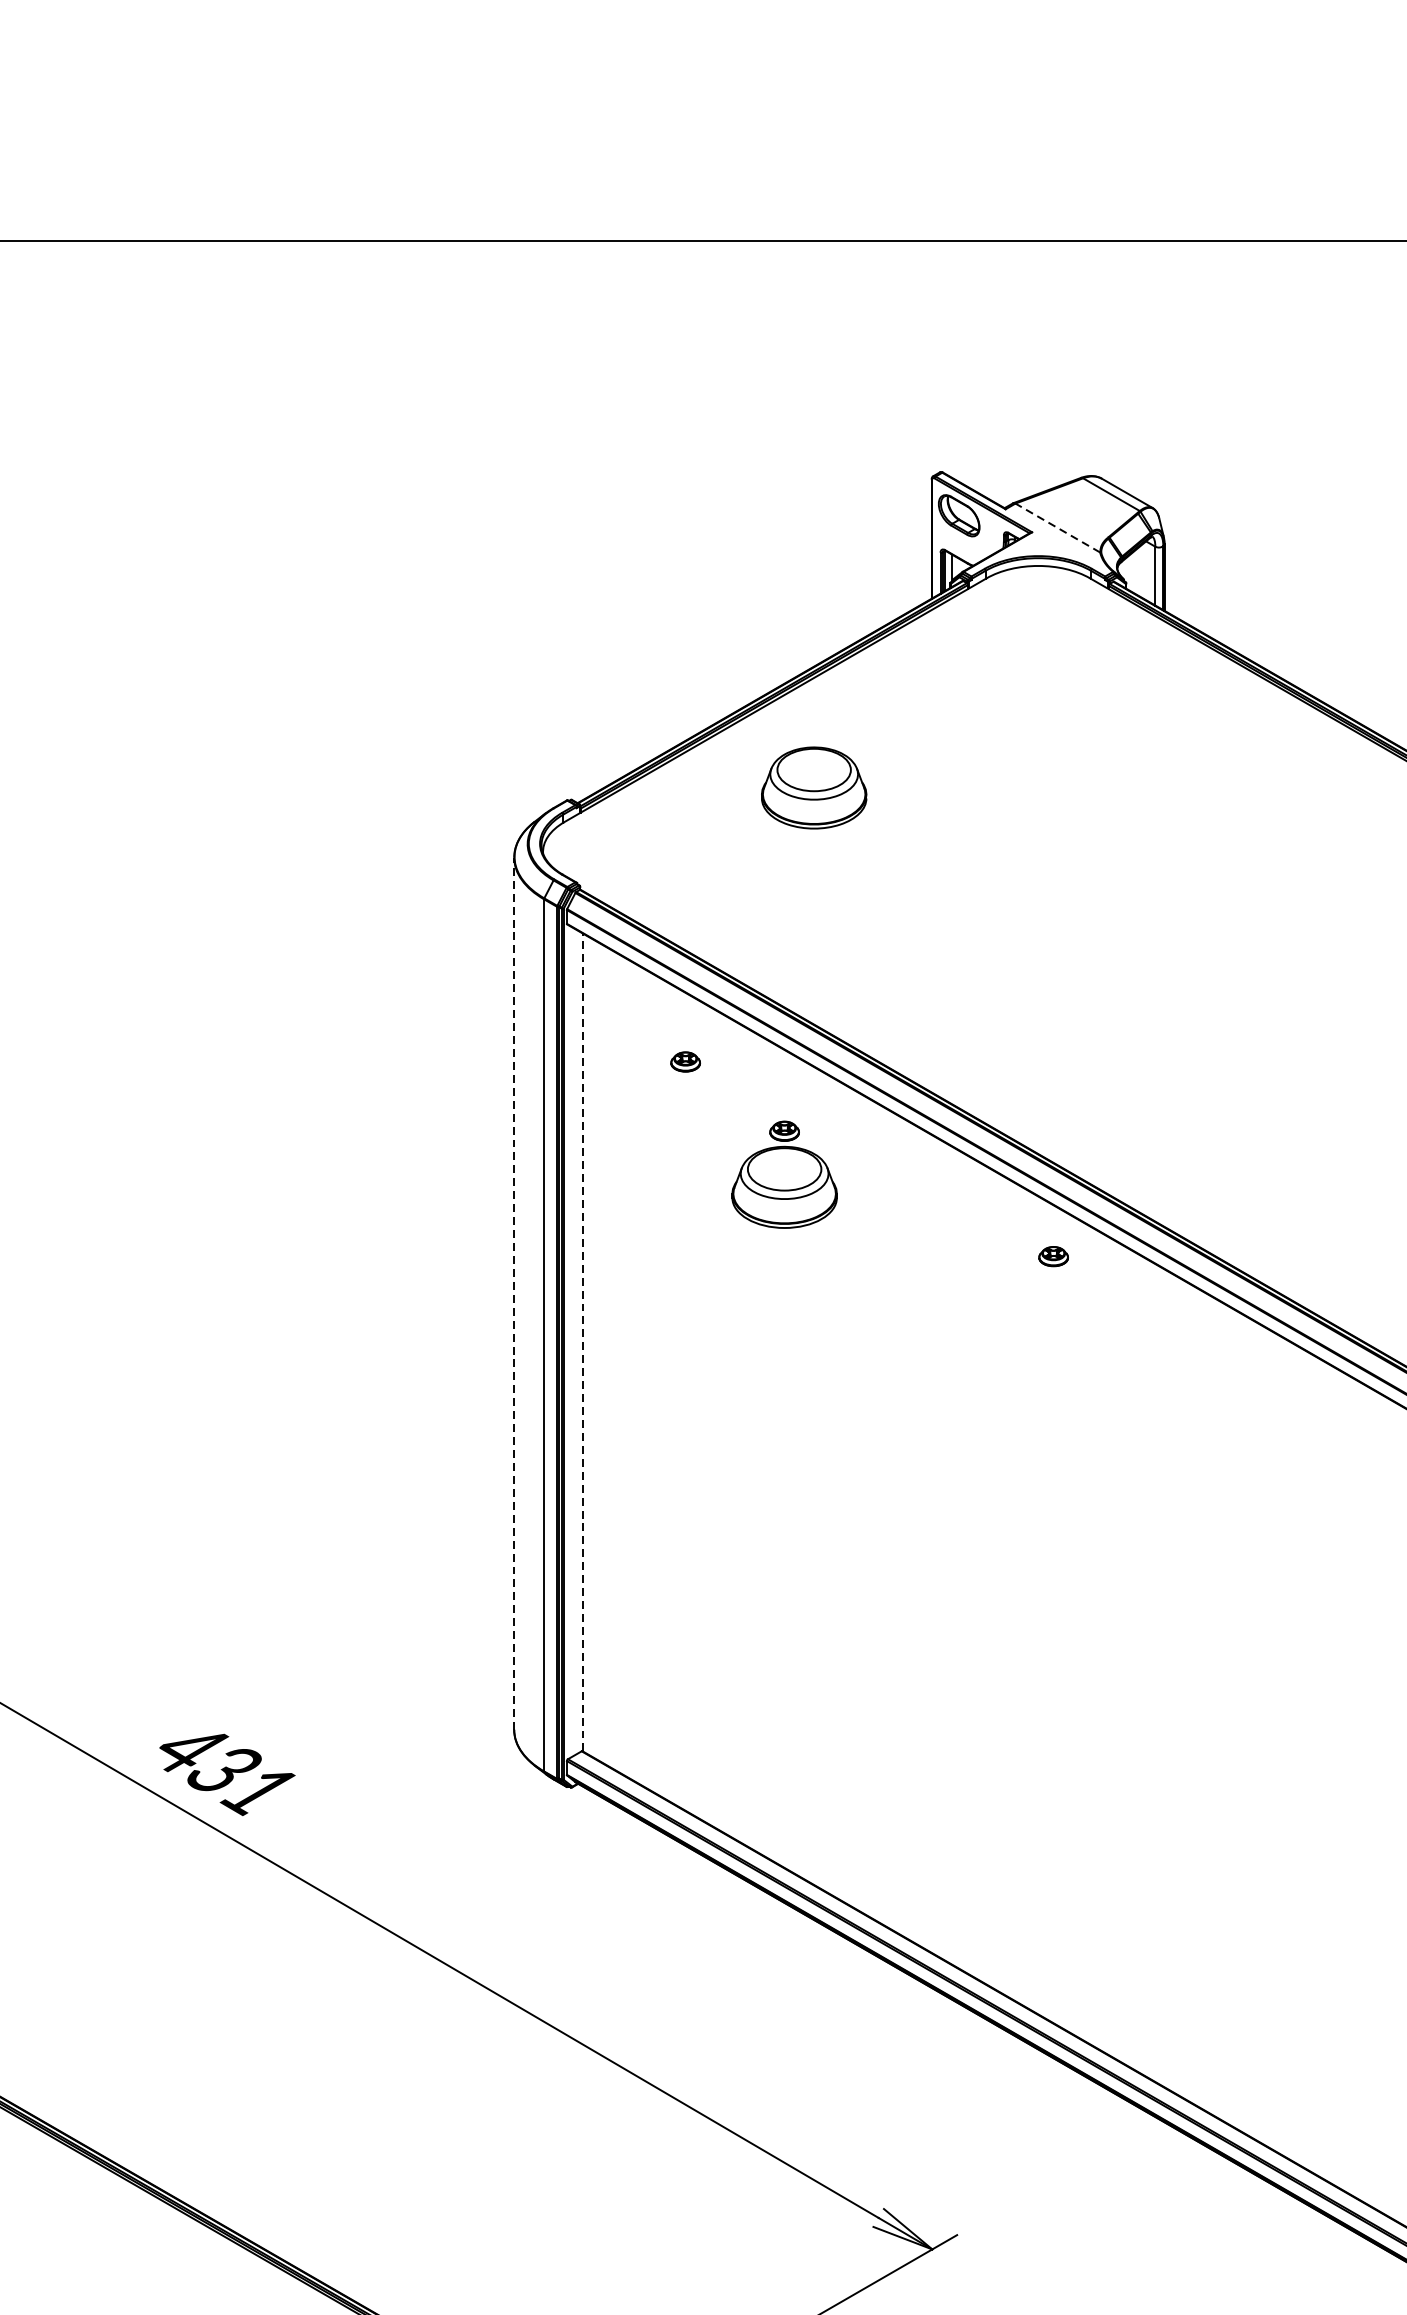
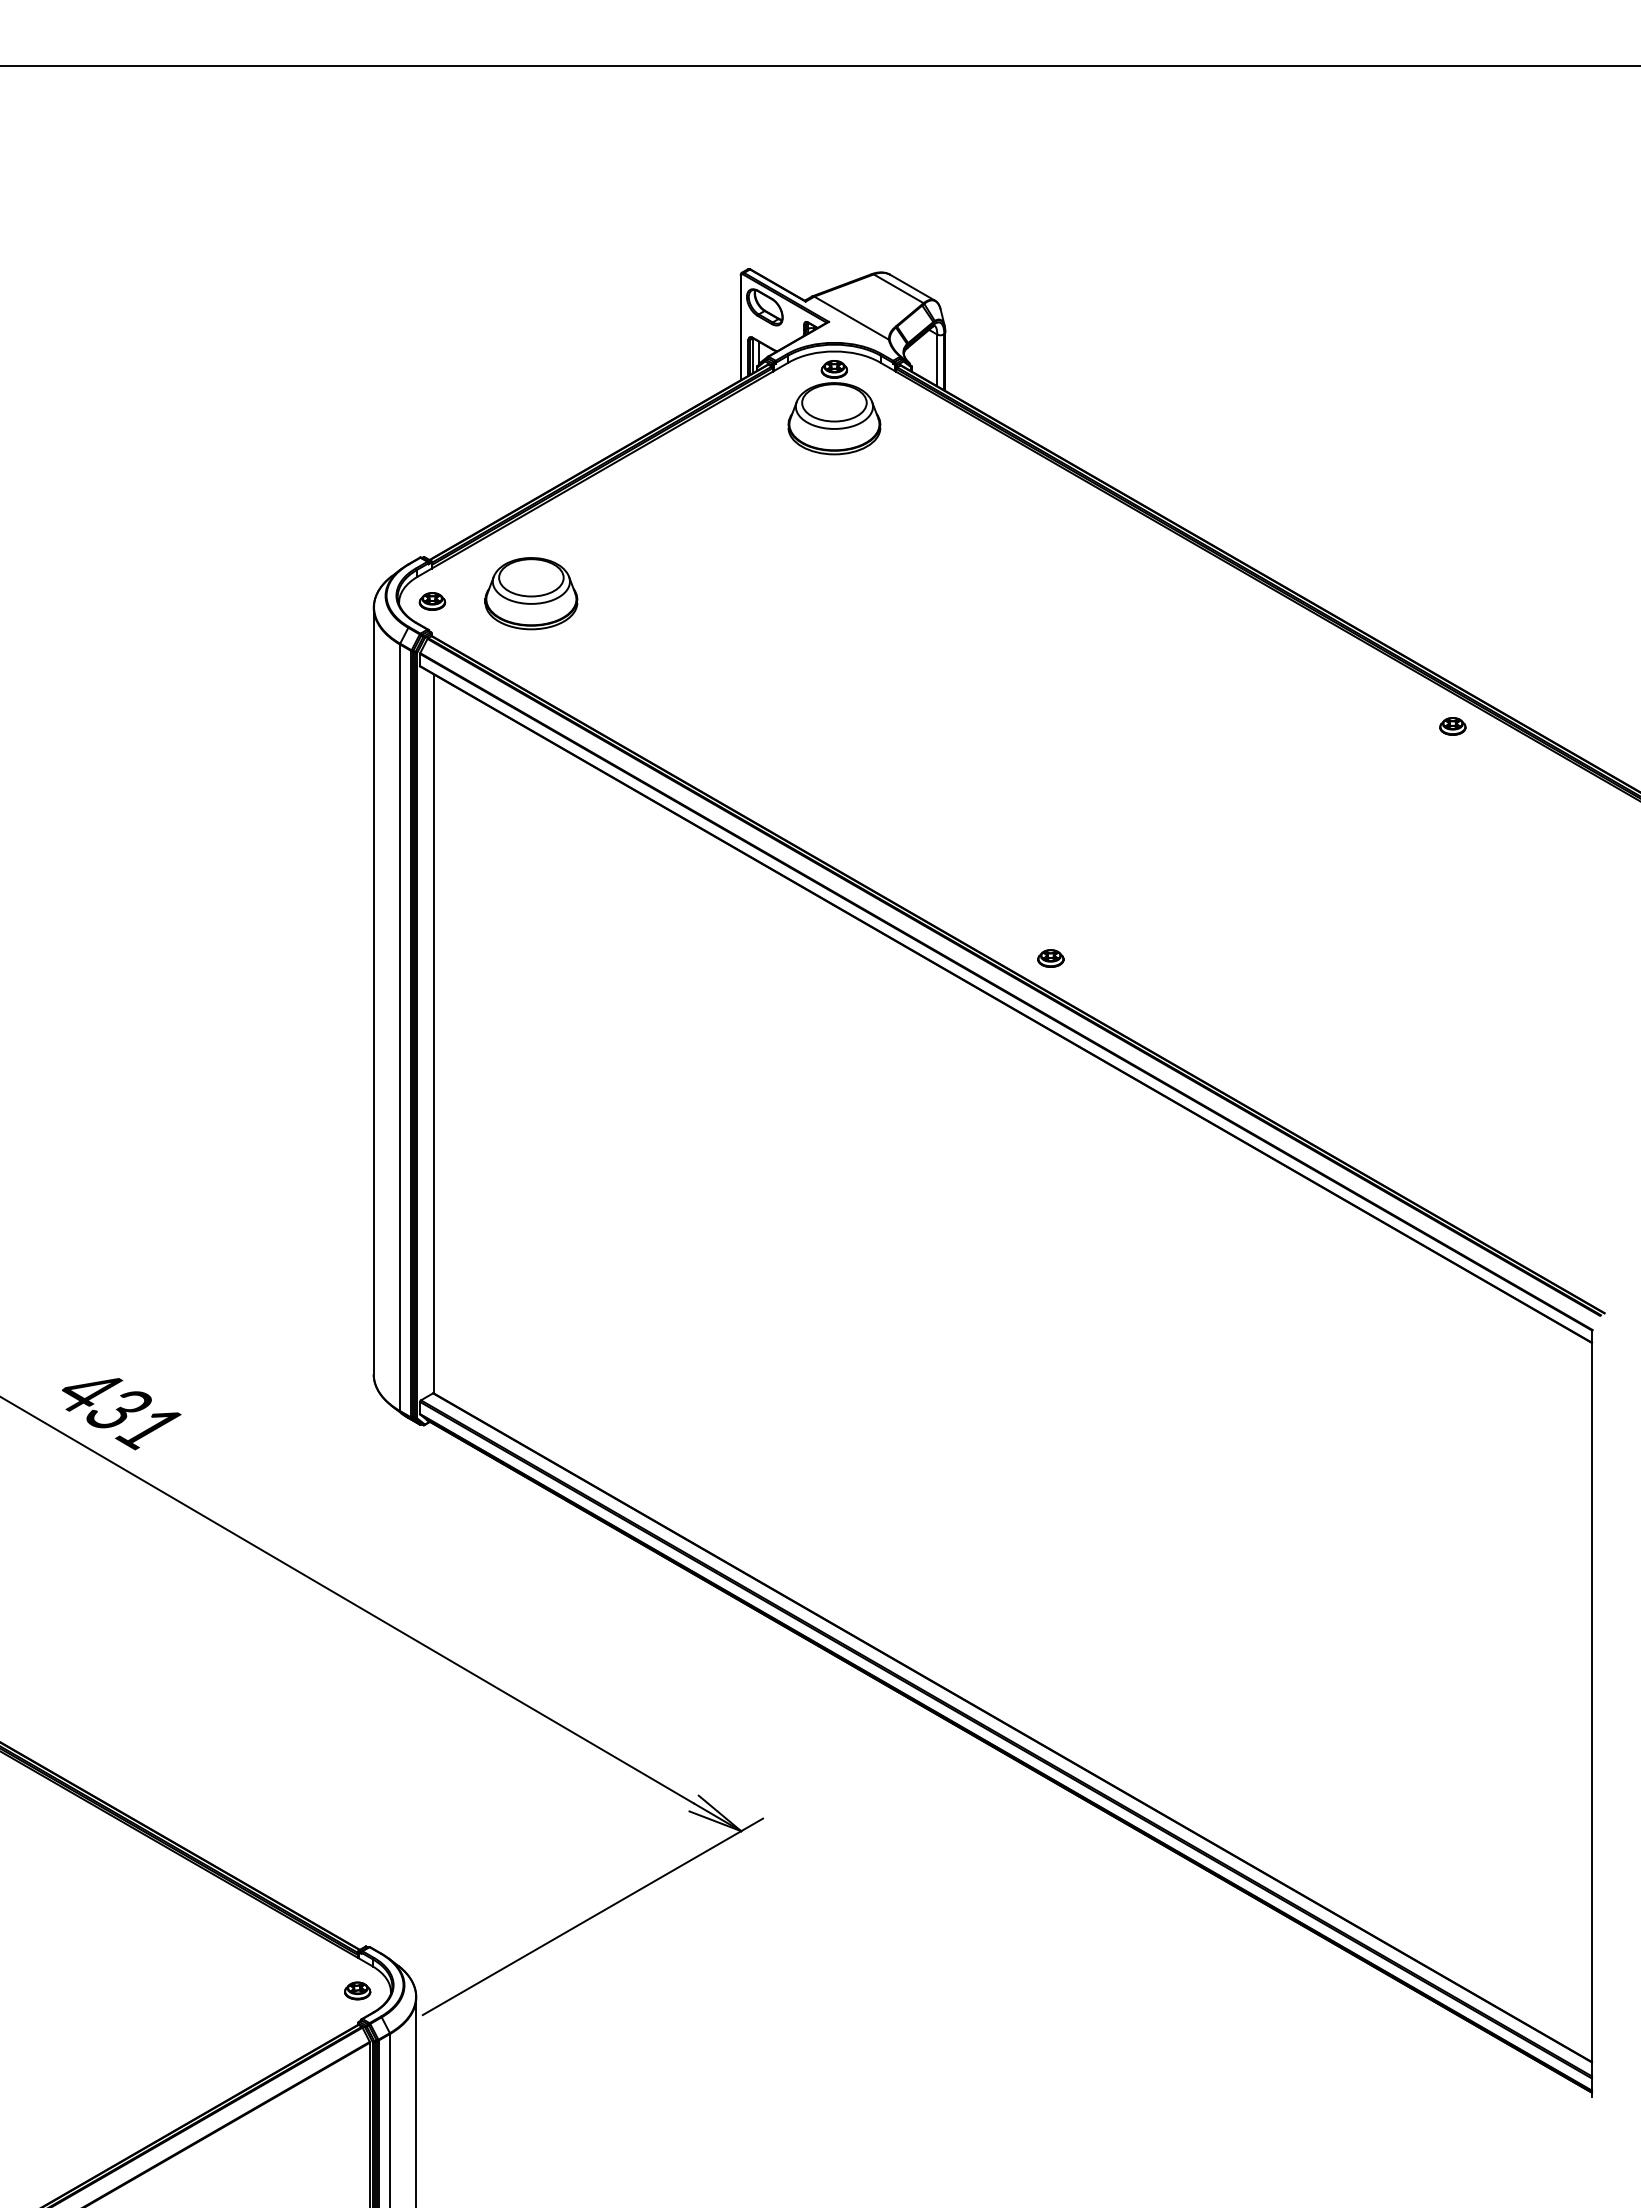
line: (1057, 528) -> (851, 318), dashed -> solid
part: (814, 787) -> (531, 593), moved
part: (685, 1062) -> (432, 601), moved
part: (784, 1174) -> (834, 407), moved
part: (1053, 1256) -> (1050, 958), moved
line: (513, 1292) -> (373, 990), dashed -> solid
line: (583, 1341) -> (434, 1033), dashed -> solid

